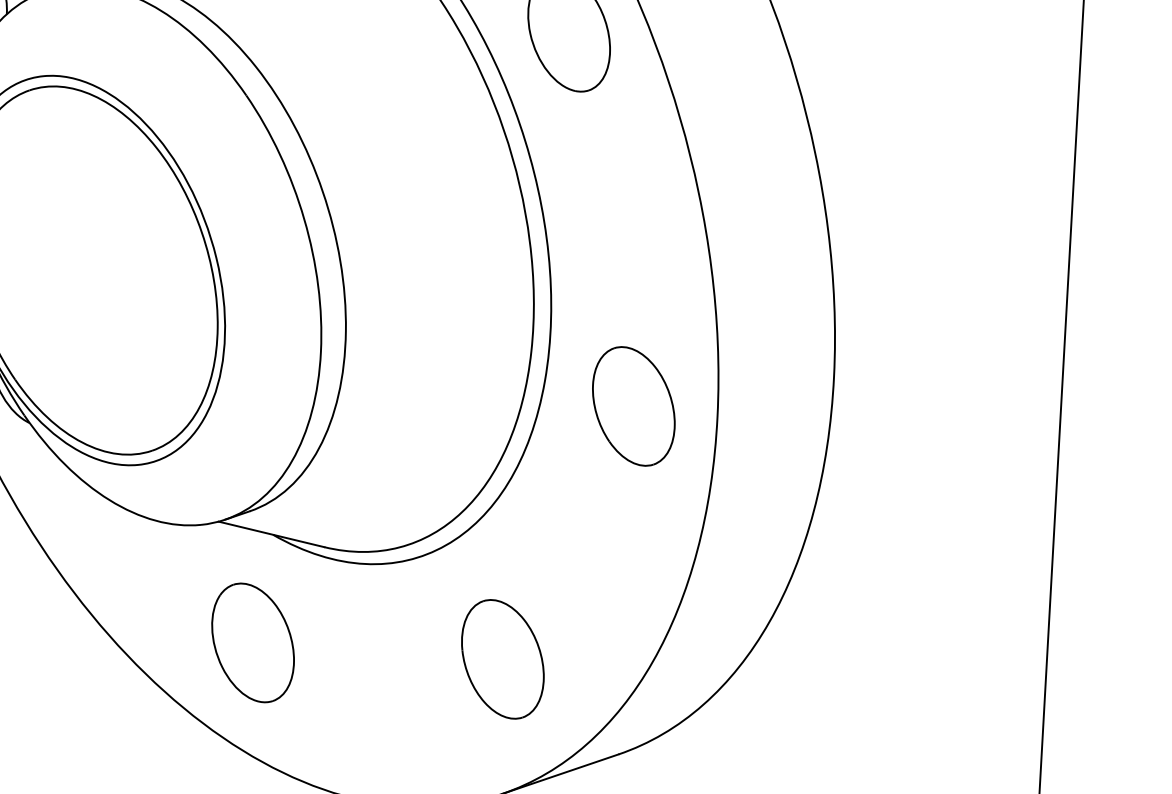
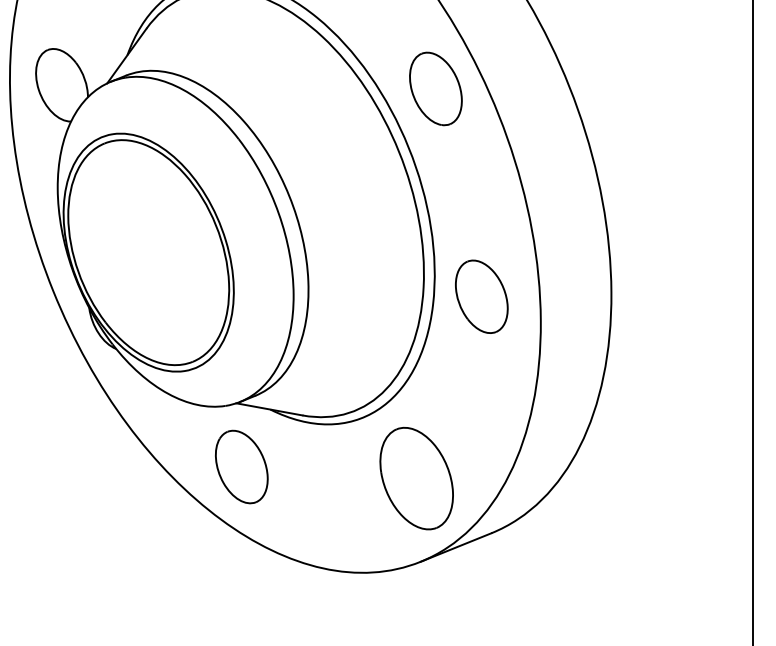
part: (633, 405) -> (481, 296), moved
part: (252, 642) -> (241, 466), moved
part: (502, 659) -> (416, 478), size x1.4

